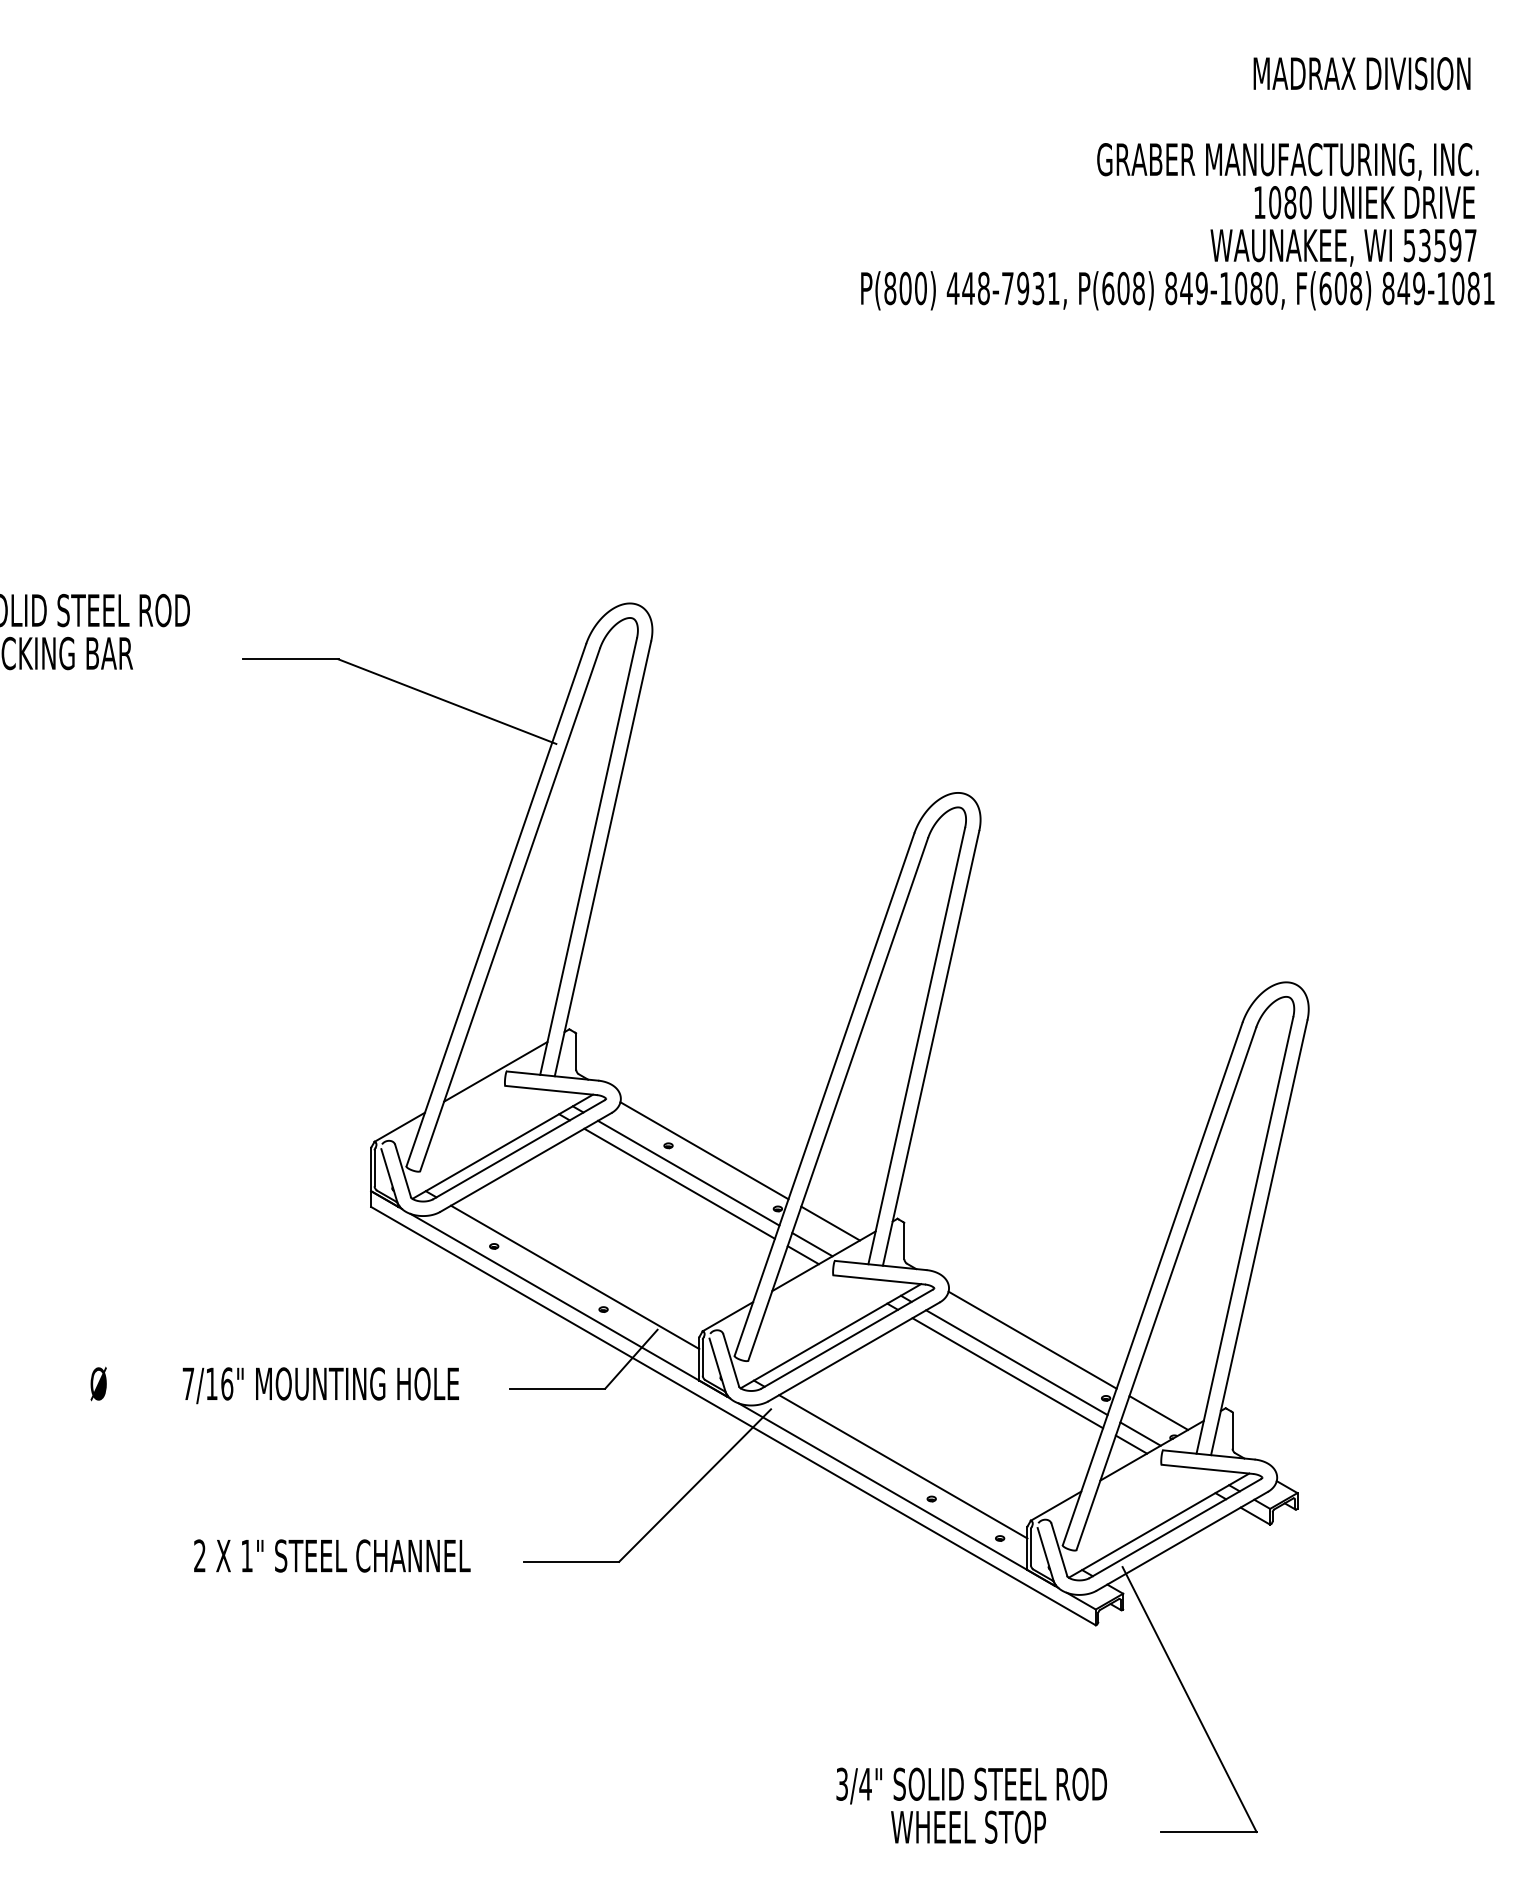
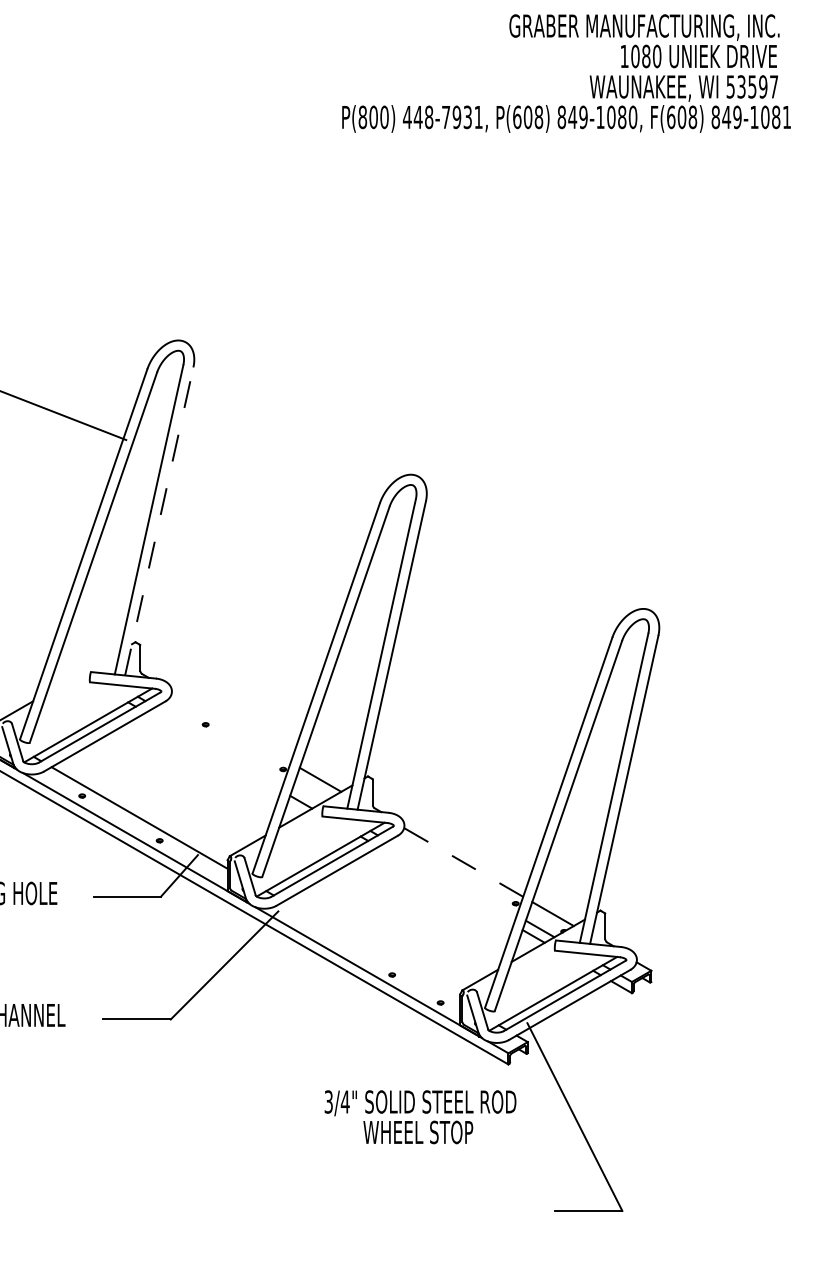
line: (602, 858) -> (158, 521), solid -> dashed
line: (495, 1071) -> (83, 672), removed
line: (704, 1150) -> (231, 728), removed
line: (688, 1172) -> (219, 743), removed
line: (679, 1183) -> (213, 751), removed
line: (812, 1244) -> (307, 794), removed
line: (1032, 1339) -> (463, 861), solid -> dashed
line: (1016, 1362) -> (452, 878), removed
line: (1007, 1373) -> (445, 886), removed
line: (903, 1466) -> (372, 951), removed
text: (971, 1805) -> (420, 1117), moved

